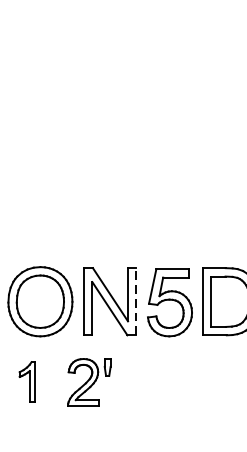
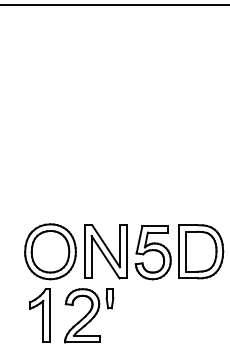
line: (136, 301) -> (126, 251), dashed -> solid
part: (26, 382) -> (39, 315), size x1.67
part: (89, 382) -> (89, 315), size x1.43

